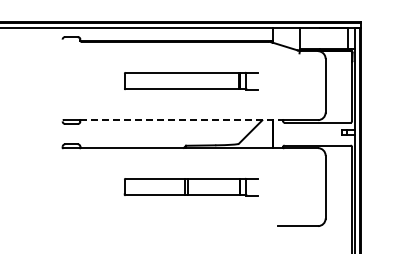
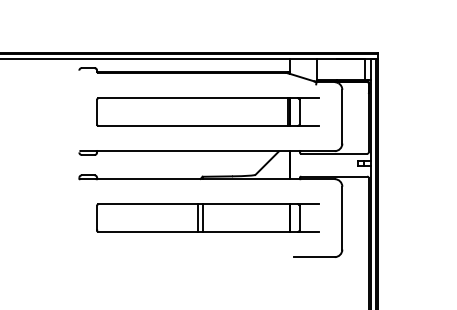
part: (190, 80) -> (207, 111), size x1.67
line: (182, 120) -> (199, 151), dashed -> solid
part: (190, 186) -> (207, 217), size x1.67

